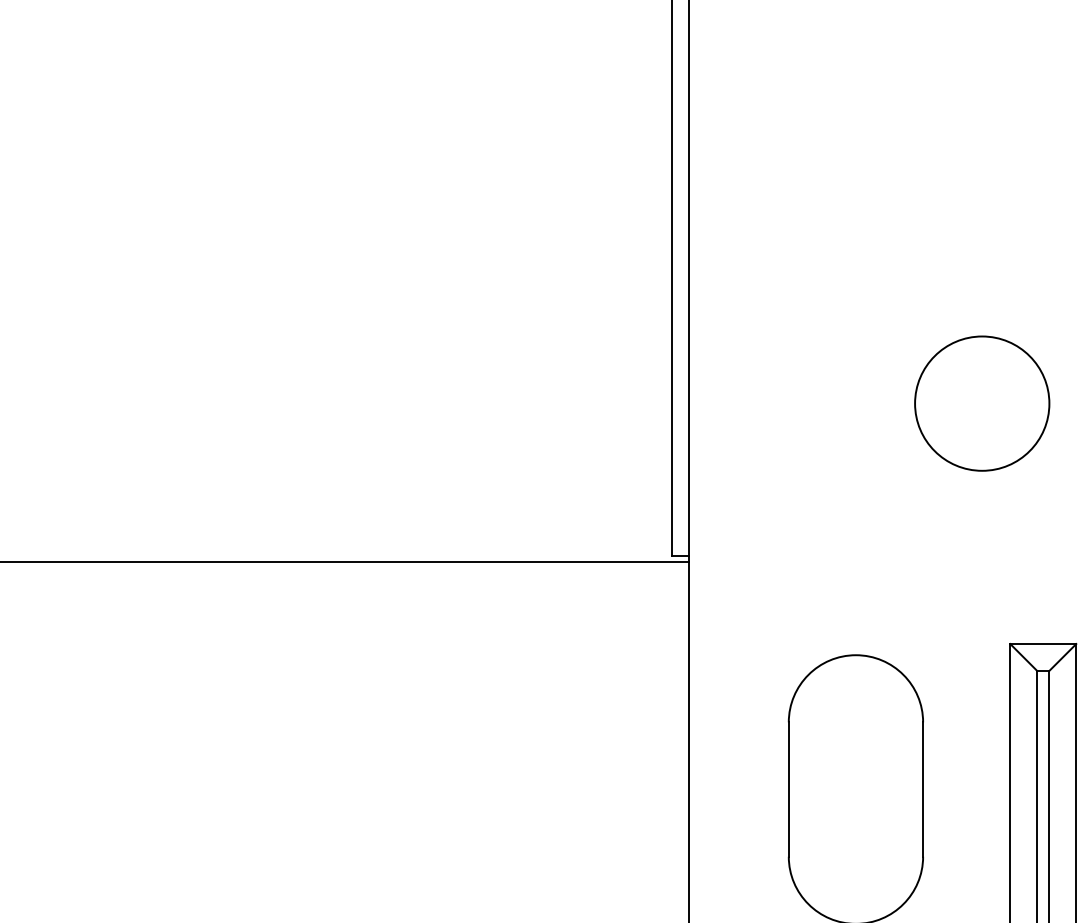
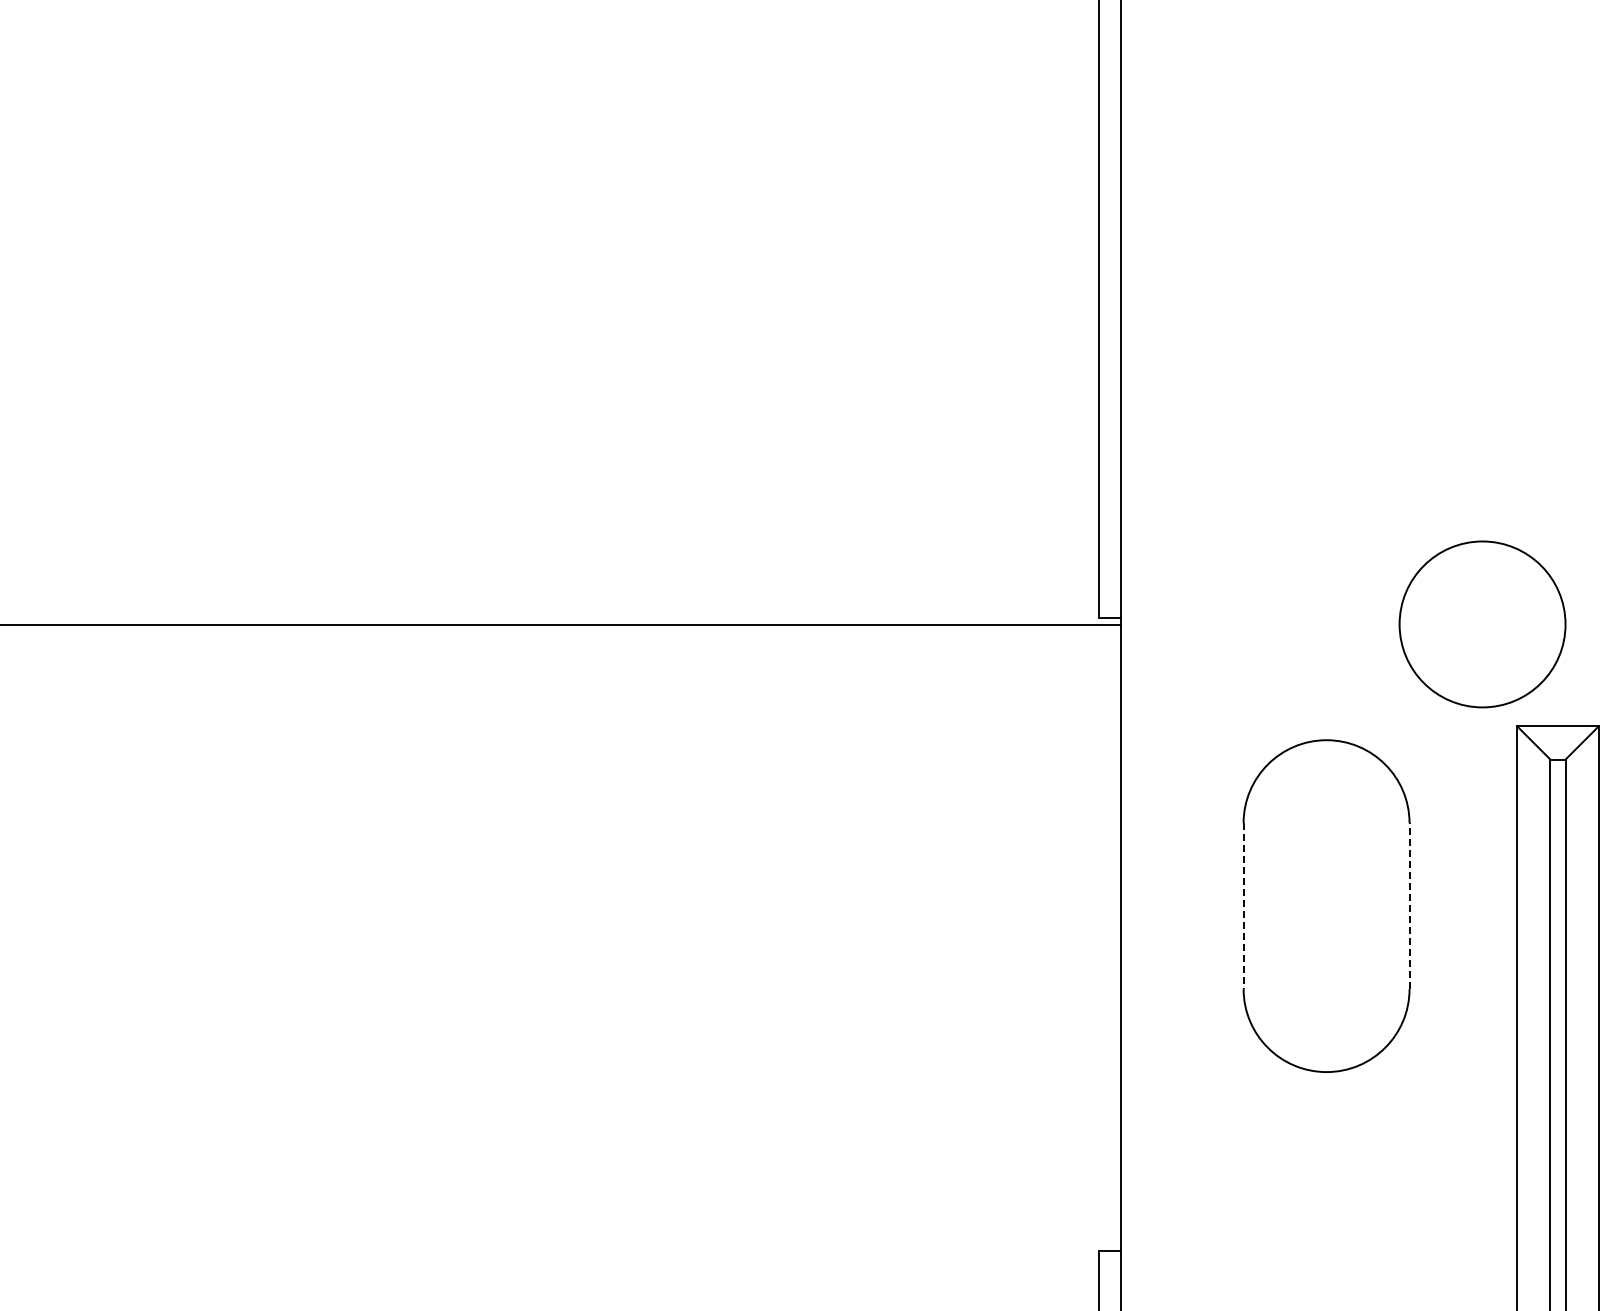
circle: (982, 403) -> (1482, 624), moved
line: (788, 789) -> (1243, 906), solid -> dashed
line: (923, 789) -> (1409, 906), solid -> dashed

